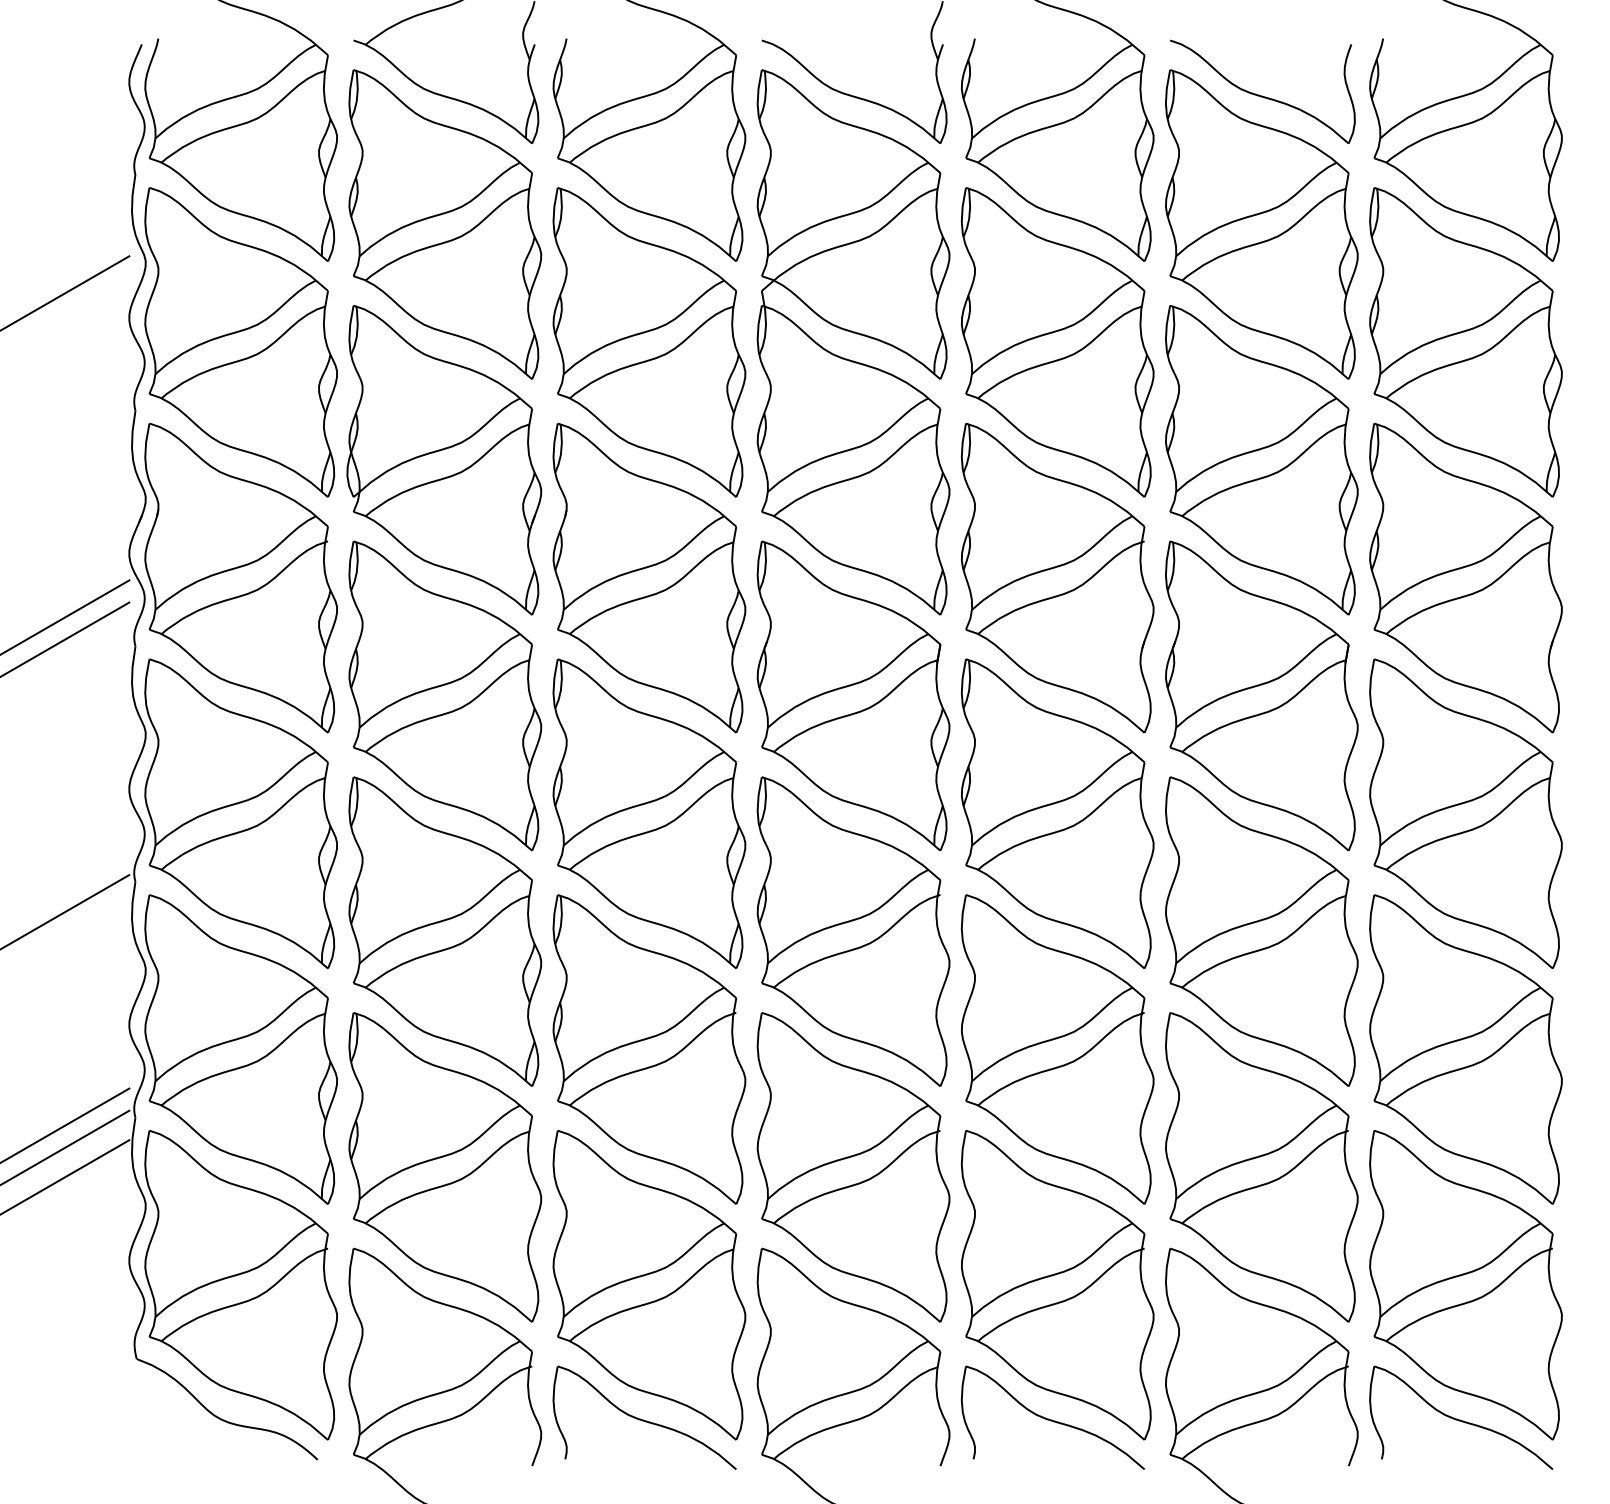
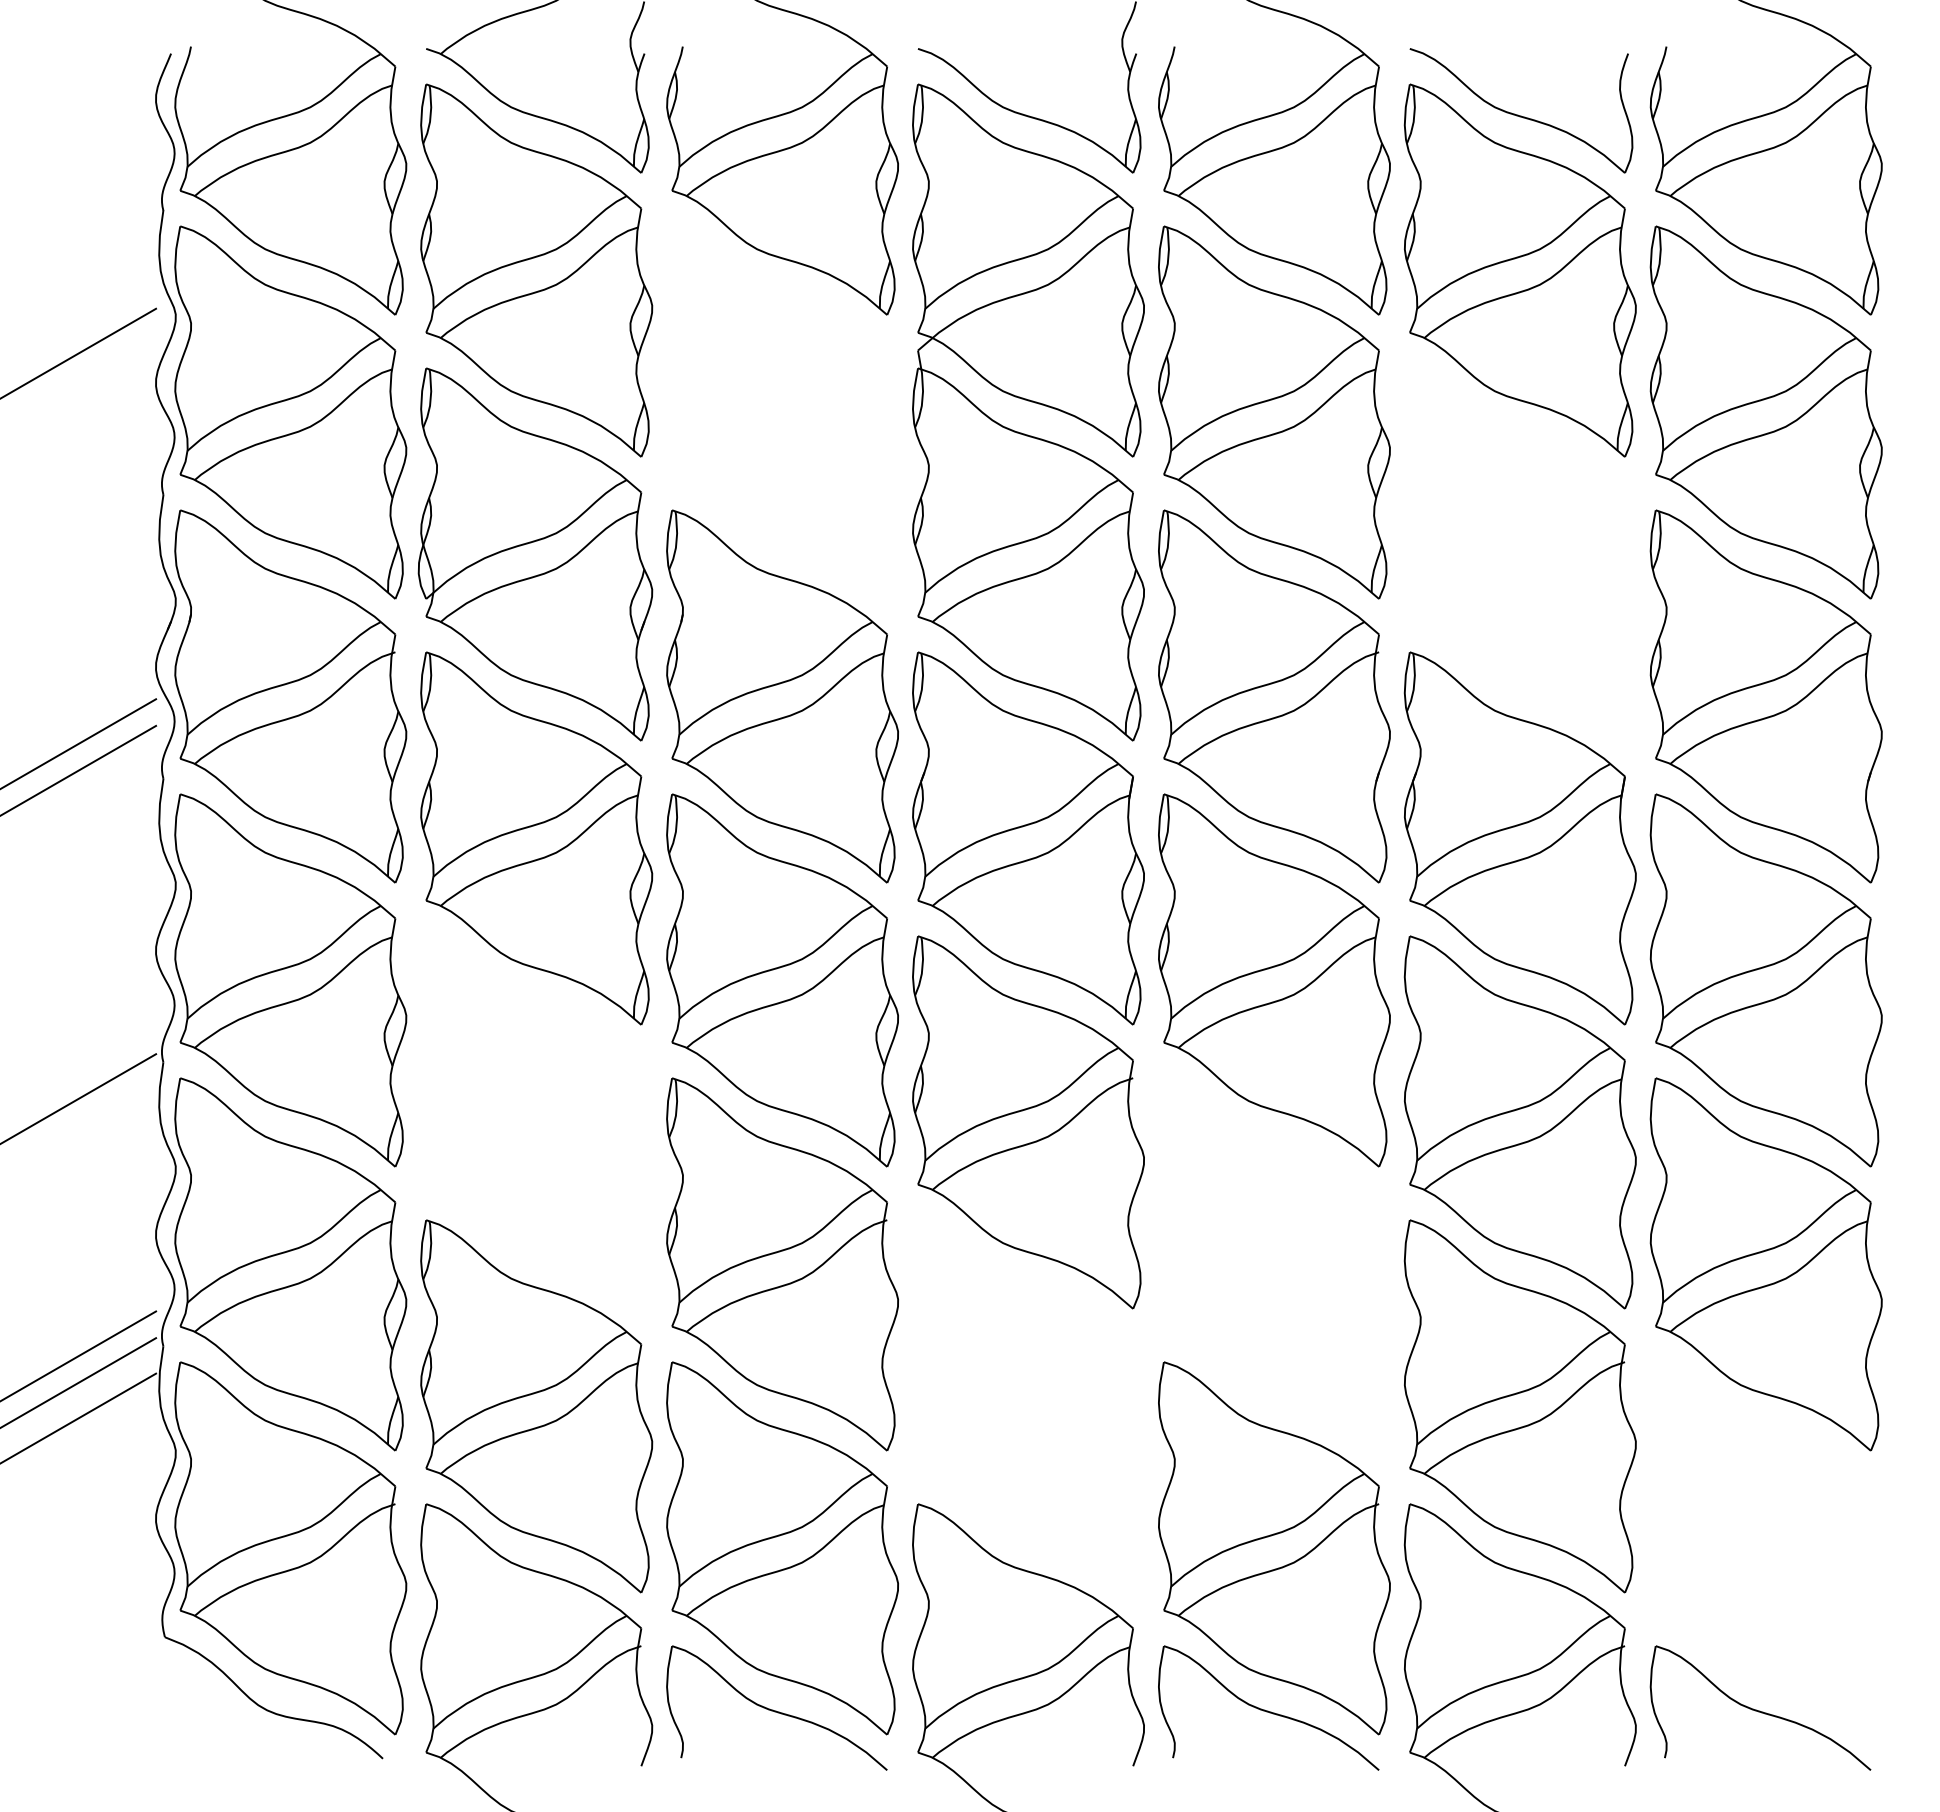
part: (649, 342) -> (782, 412), removed
part: (1261, 460) -> (1519, 554), removed
part: (445, 931) -> (536, 1122), removed
part: (1057, 1049) -> (1274, 1264), removed
part: (853, 1167) -> (1028, 1406), removed
part: (1465, 1285) -> (1765, 1548), removed

